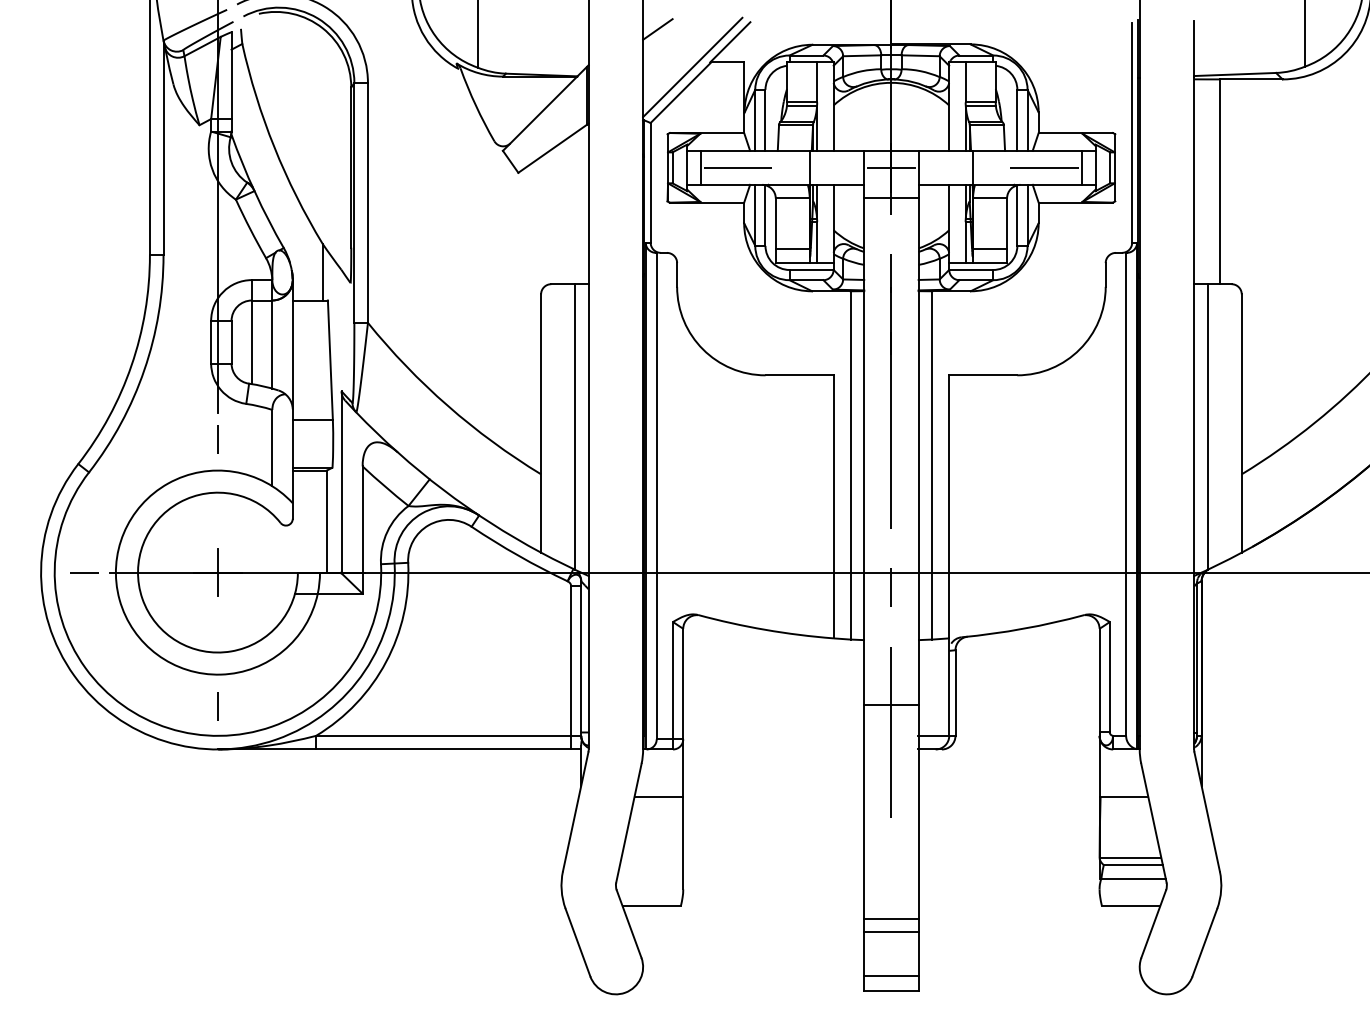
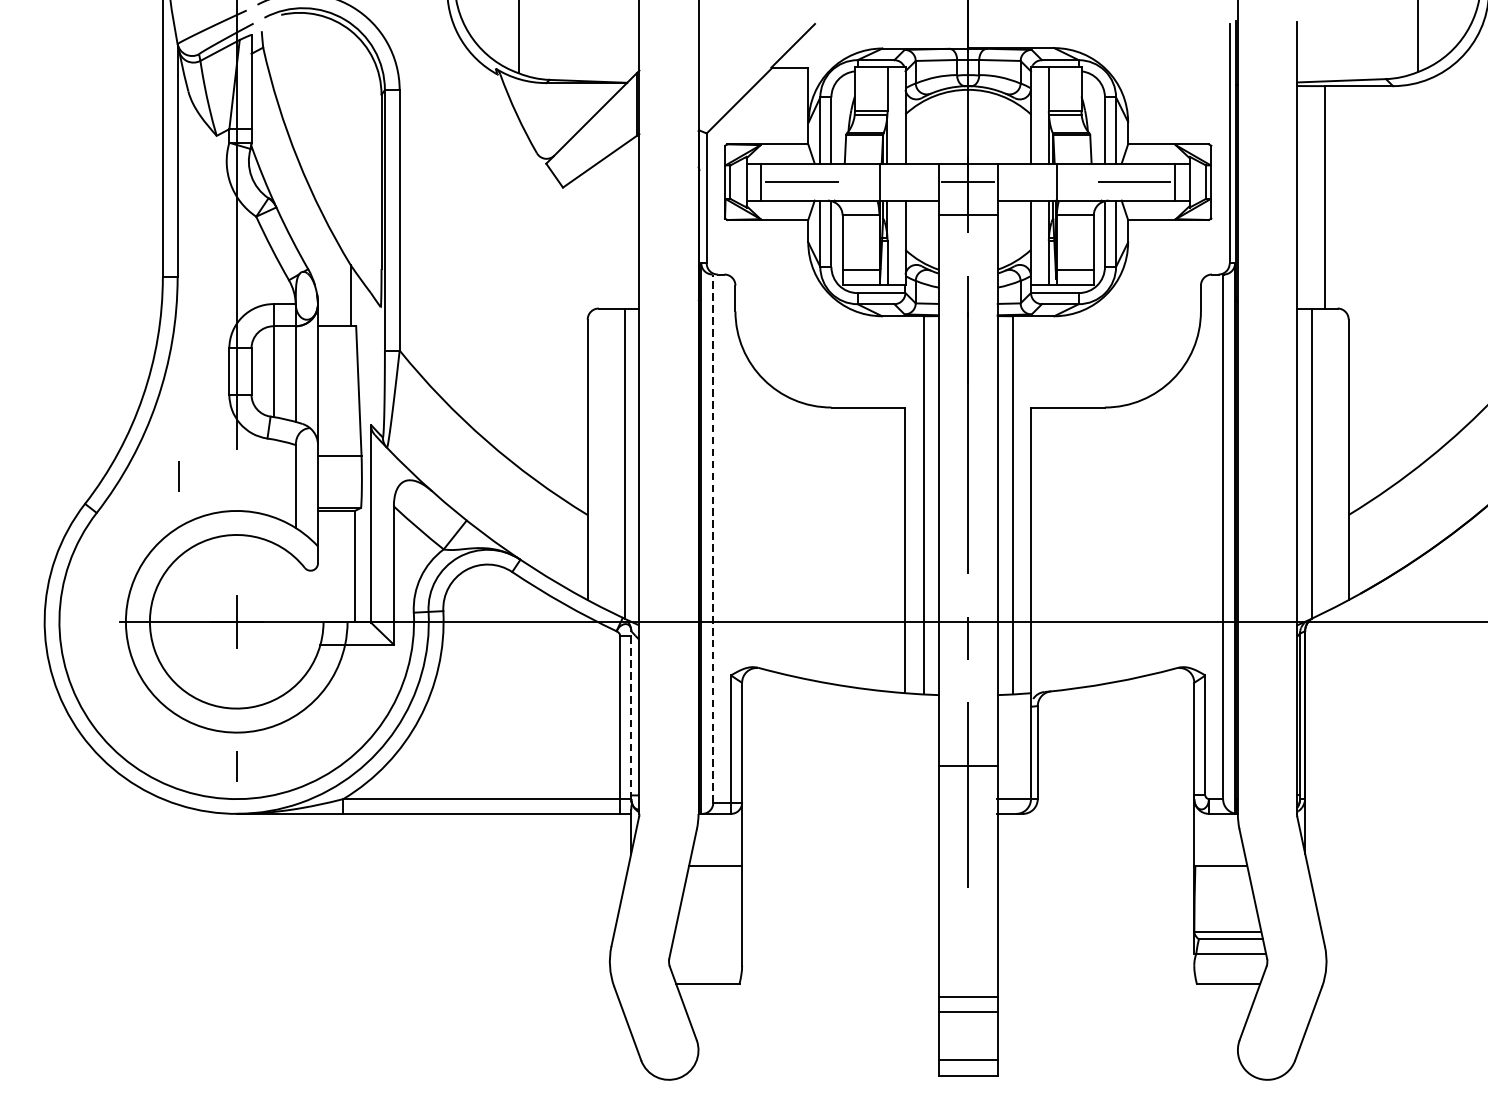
line: (657, 29) -> (714, 31), removed
line: (692, 67) -> (752, 73), removed
line: (217, 439) -> (178, 477), moved
line: (656, 495) -> (713, 538), solid -> dashed
line: (84, 572) -> (91, 621), removed
line: (581, 658) -> (631, 715), solid -> dashed

